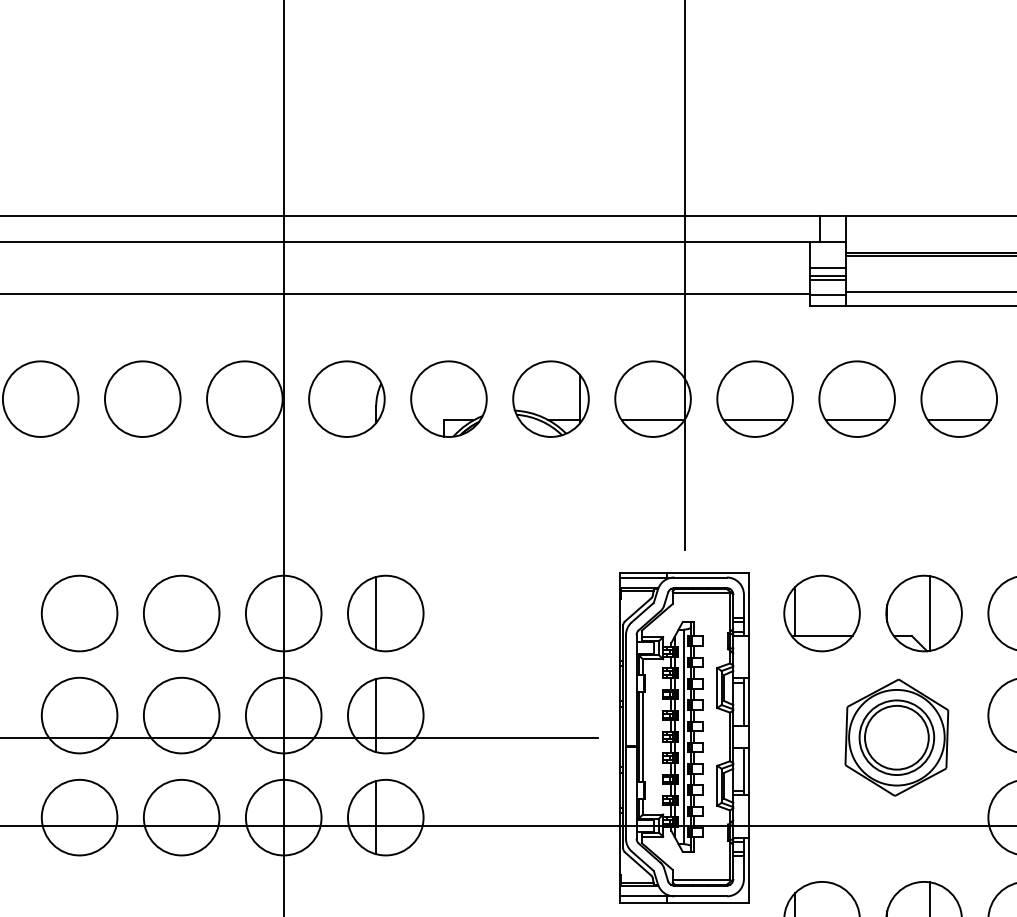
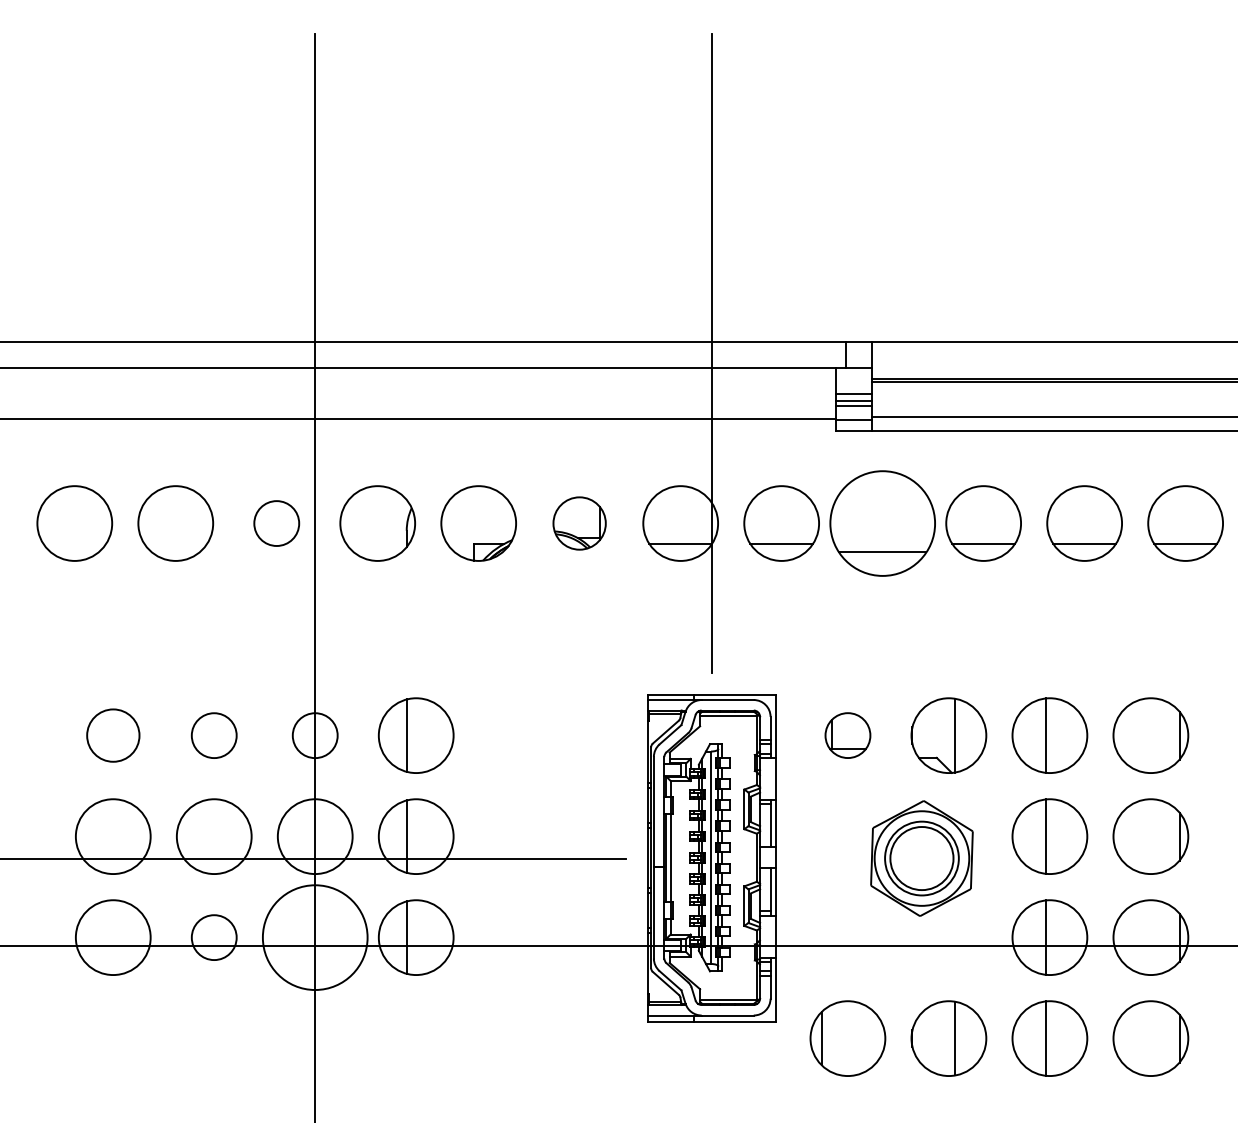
circle: (244, 399) -> (276, 523), size x0.6
part: (550, 399) -> (579, 523), size x0.7
part: (857, 399) -> (882, 523), size x1.4
circle: (79, 613) -> (113, 735), size x0.7
circle: (180, 613) -> (213, 735), size x0.6
circle: (282, 613) -> (314, 735), size x0.6
part: (821, 613) -> (847, 735), size x0.6
circle: (180, 817) -> (213, 937), size x0.6
circle: (282, 817) -> (314, 937), size x1.4

